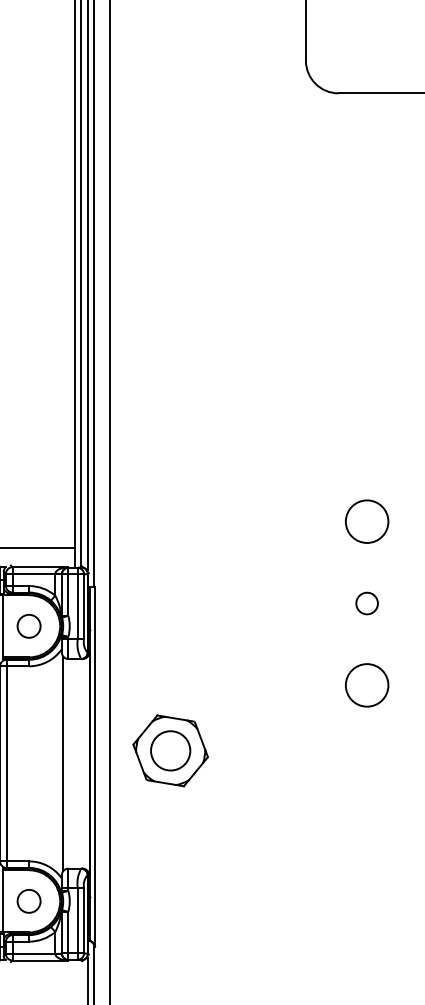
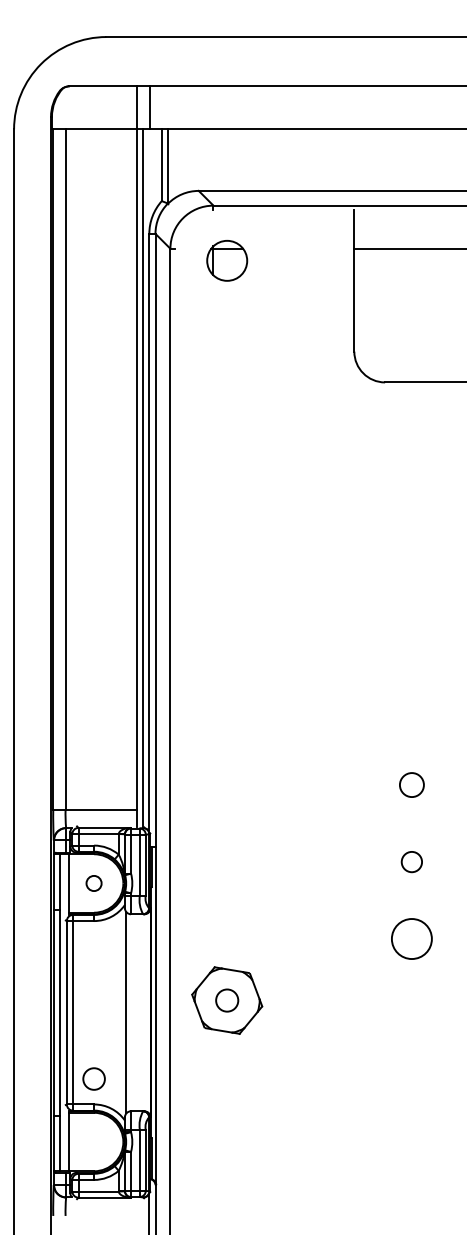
circle: (366, 521) -> (411, 784), size x0.6
circle: (28, 626) -> (93, 883), size x0.7
circle: (169, 750) -> (226, 1000), size x0.6
circle: (28, 900) -> (93, 1078), moved

